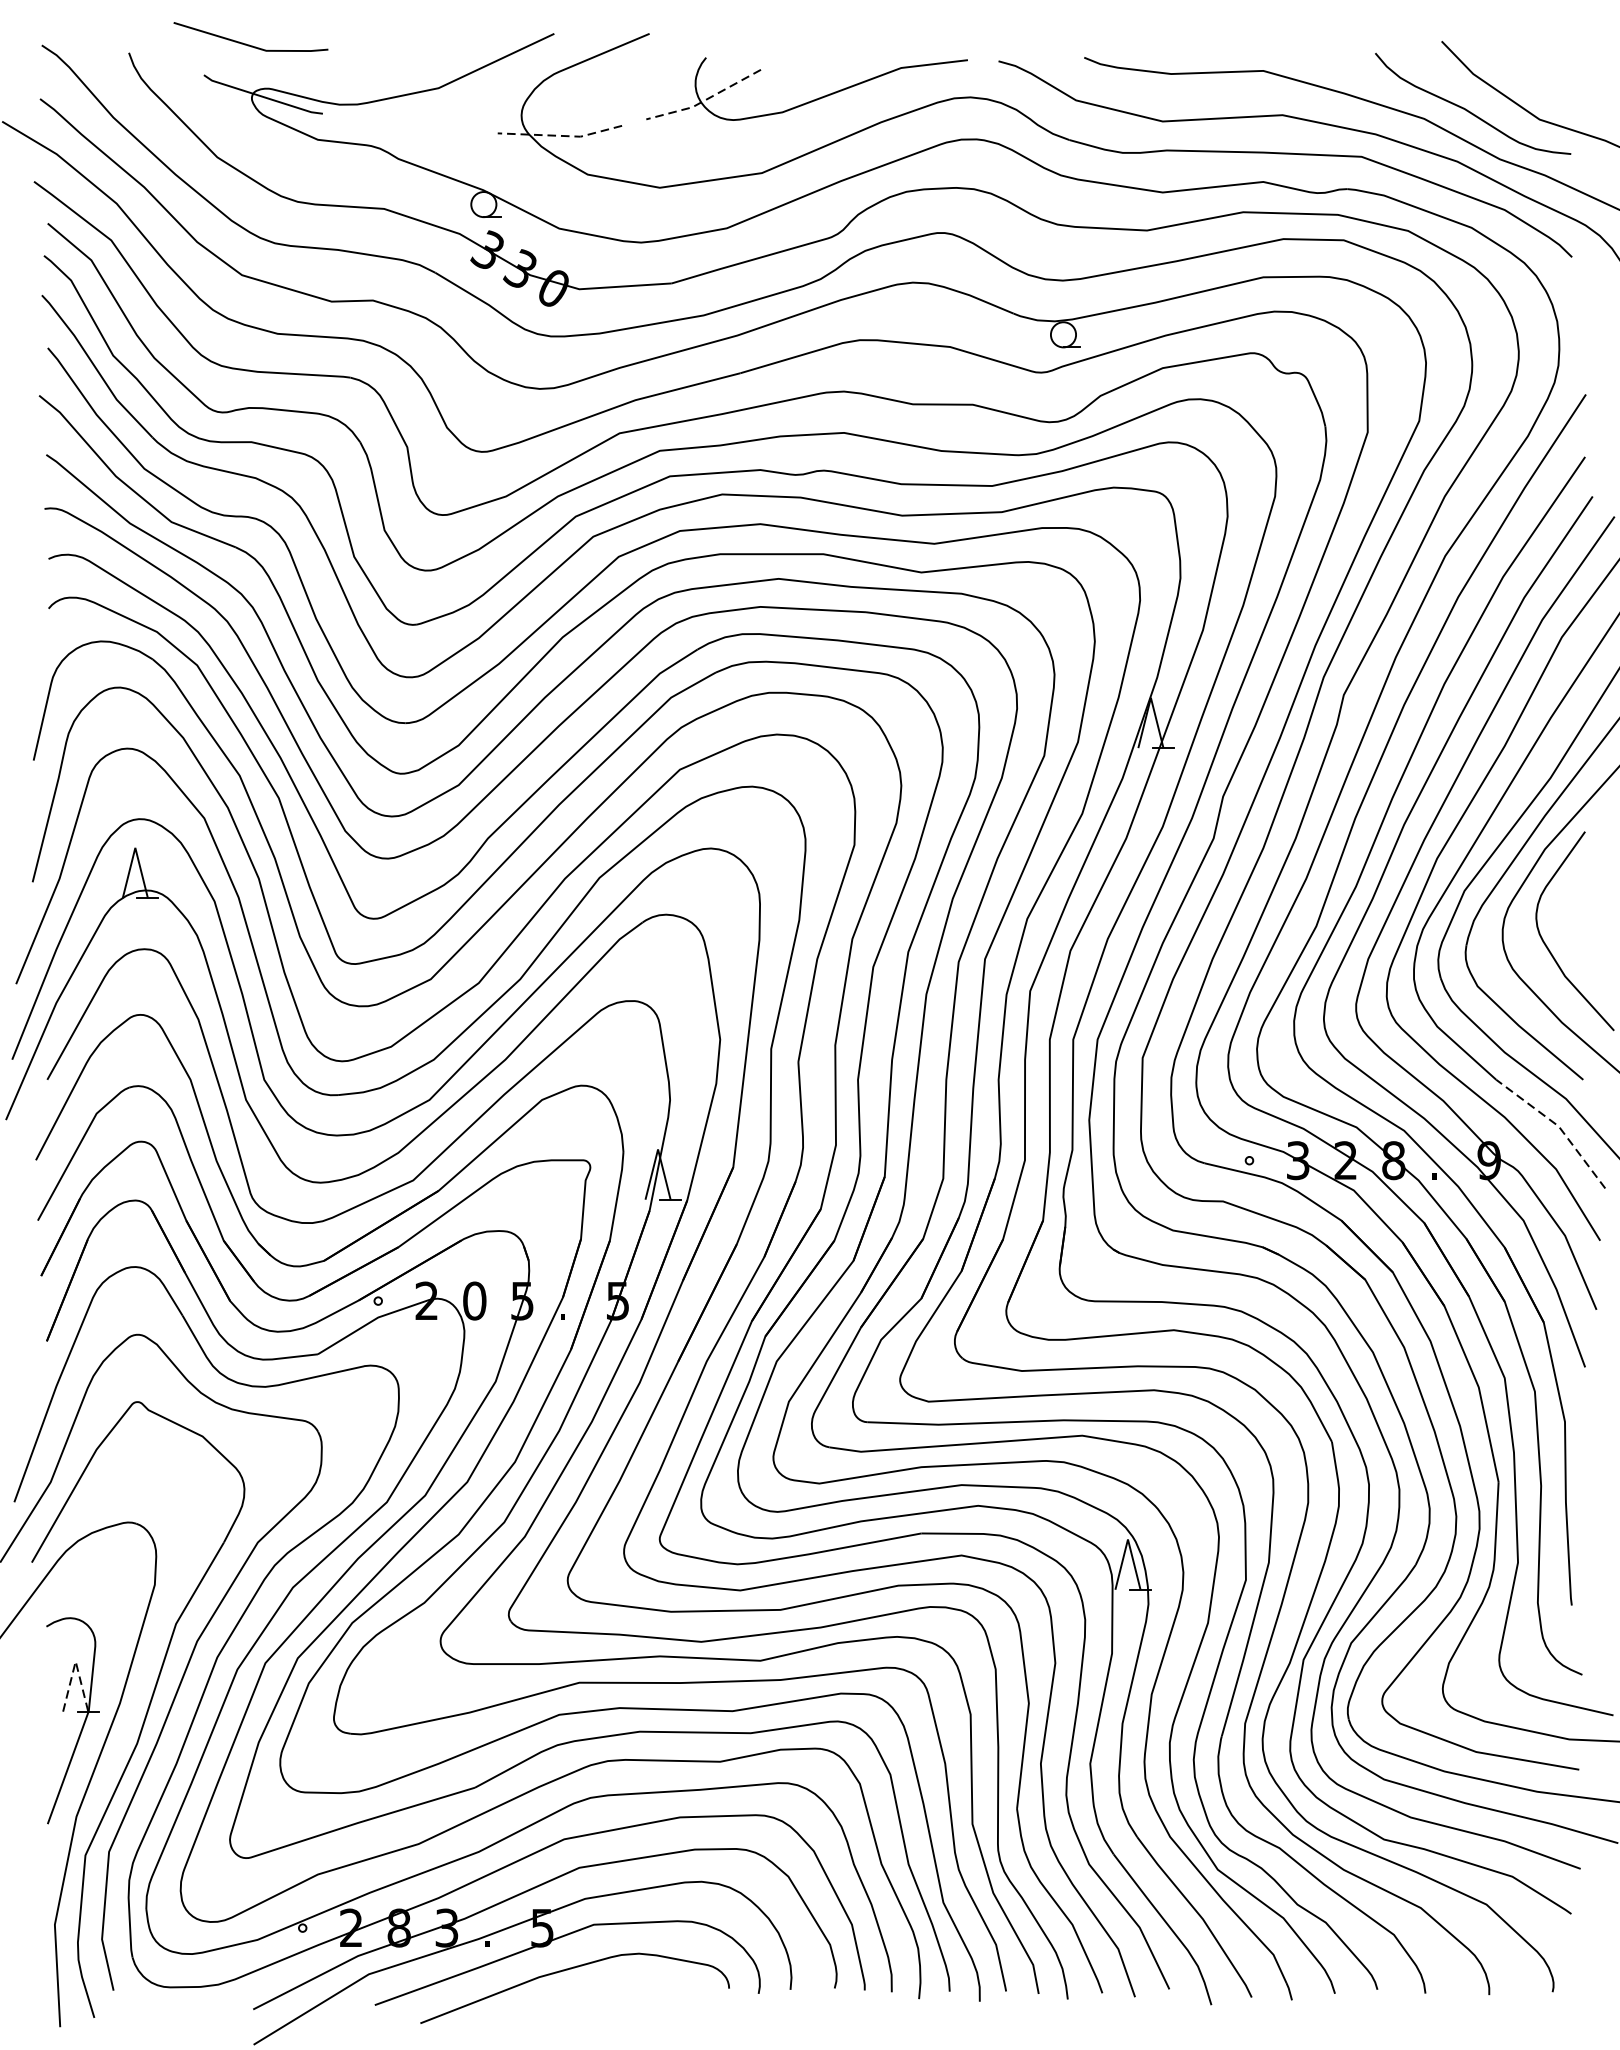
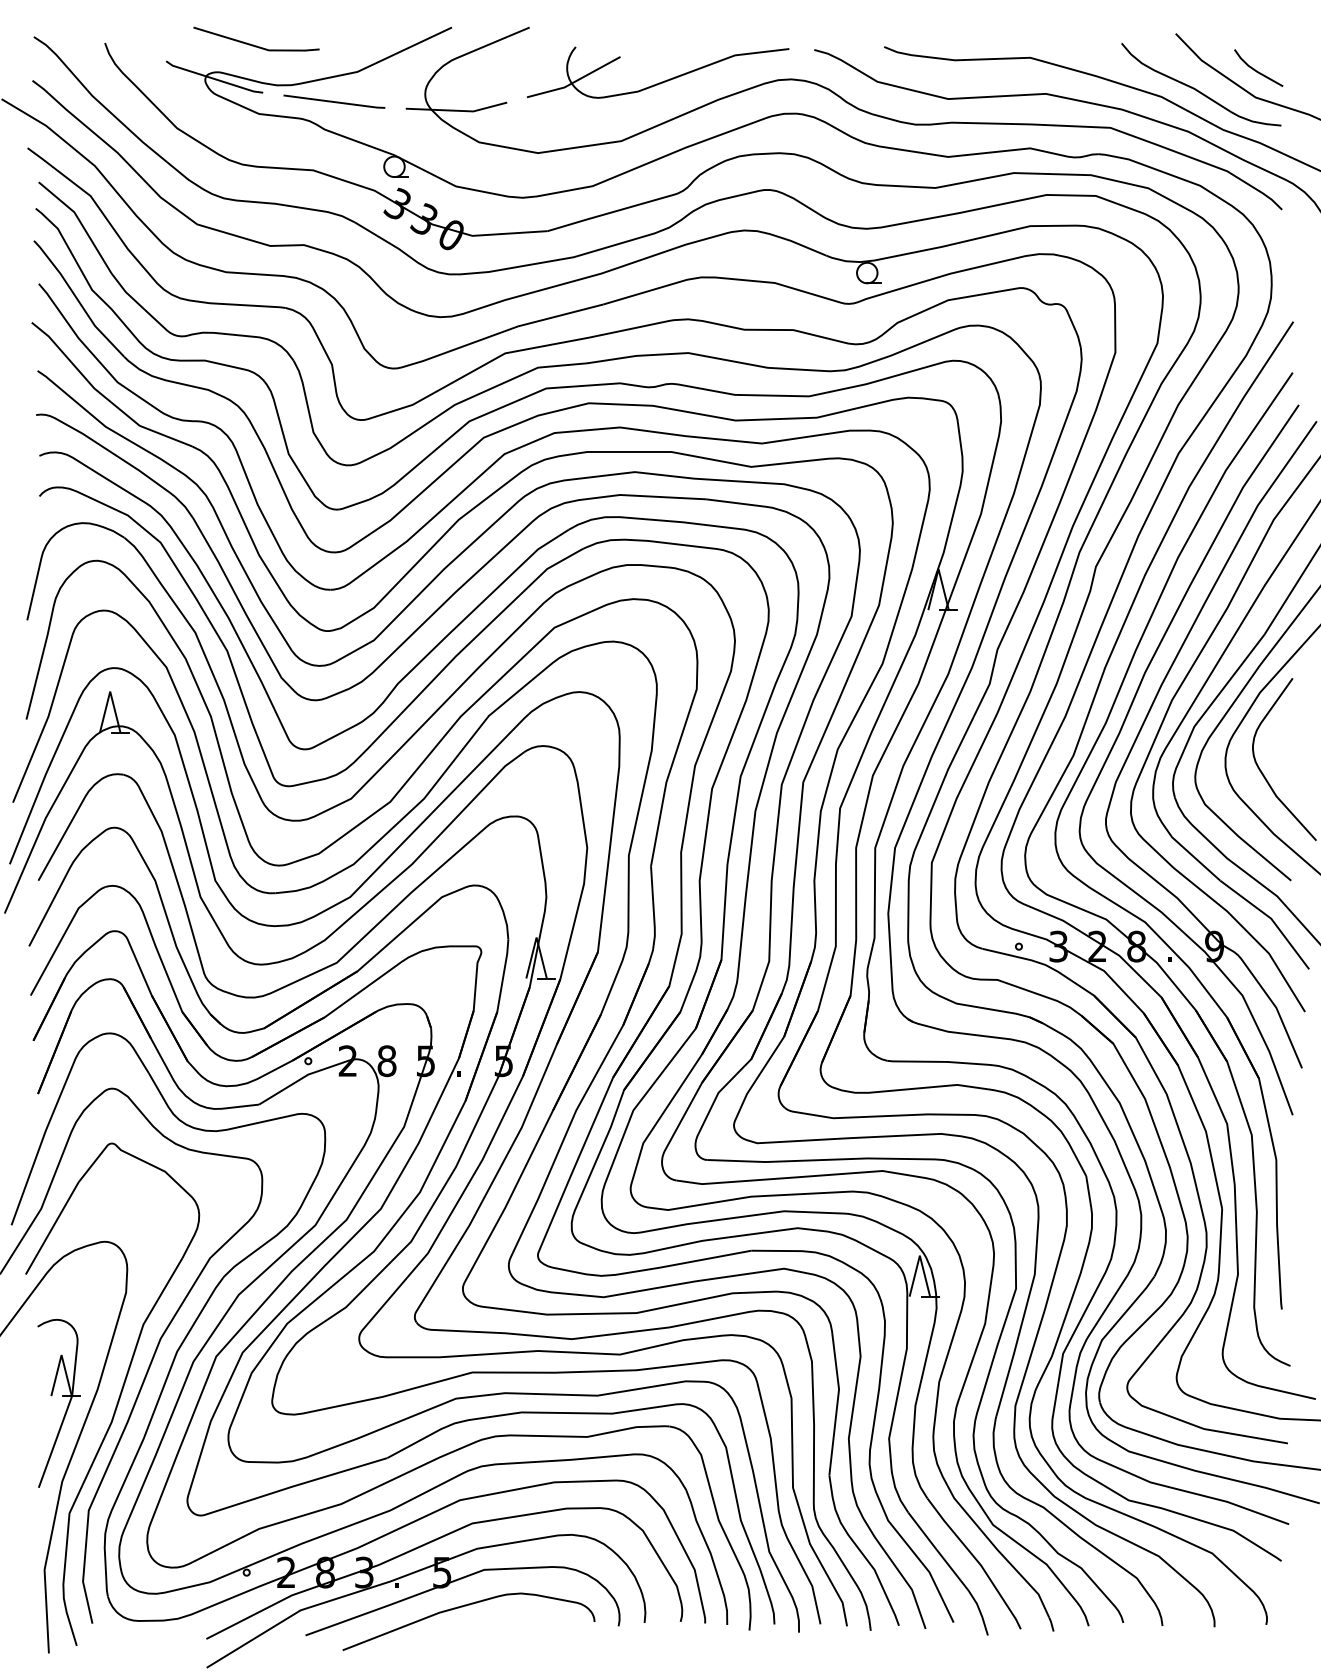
line: (247, 43) -> (253, 44), moved
line: (1541, 86) -> (1257, 70), added
line: (705, 99) -> (575, 81), dashed -> solid
line: (410, 124) -> (334, 101), added
line: (561, 135) -> (457, 110), dashed -> solid
line: (1559, 1126) -> (1271, 918), dashed -> solid
text: (474, 1300) -> (386, 1060), 0 -> 8
line: (75, 1661) -> (61, 1355), dashed -> solid

